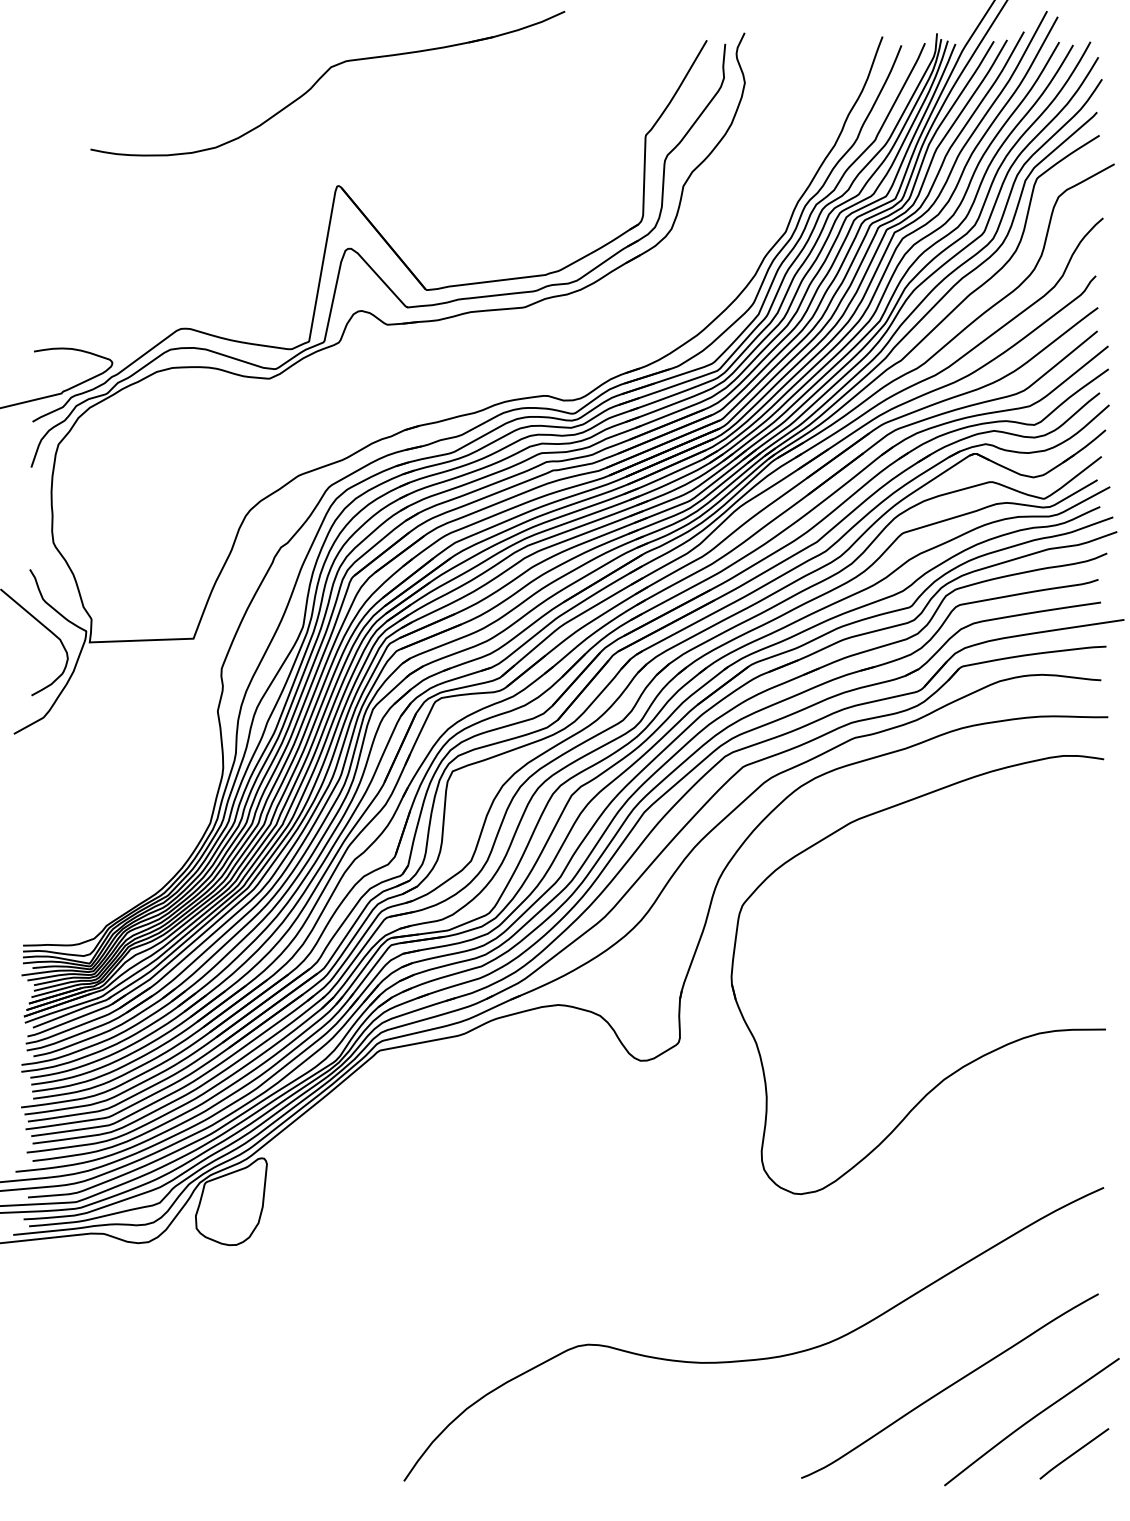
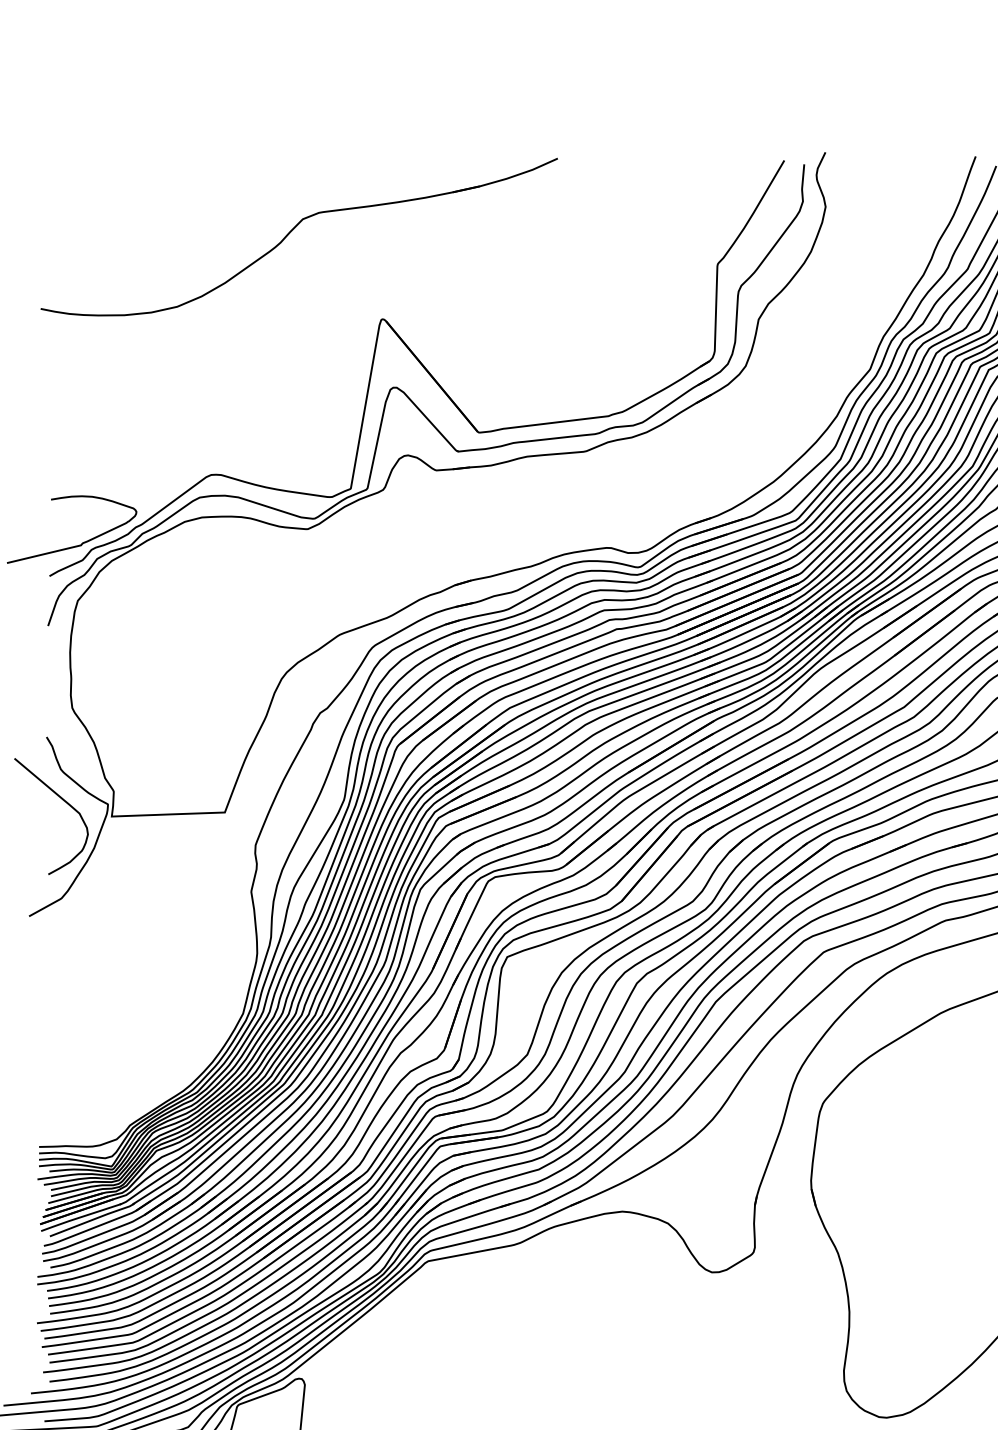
part: (322, 77) -> (293, 230), moved

